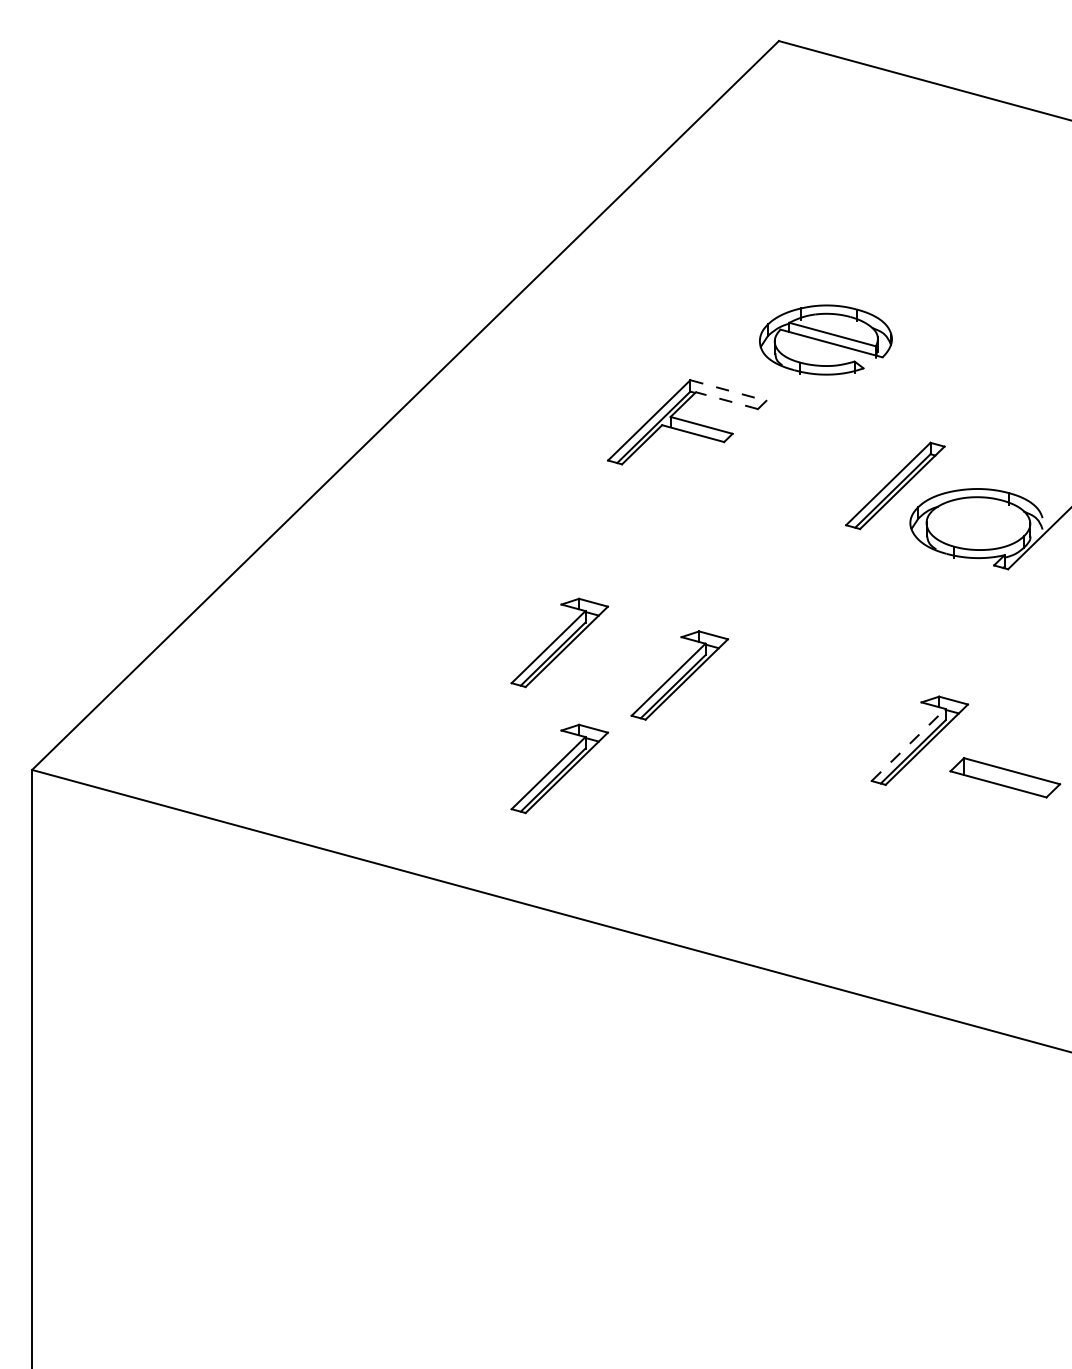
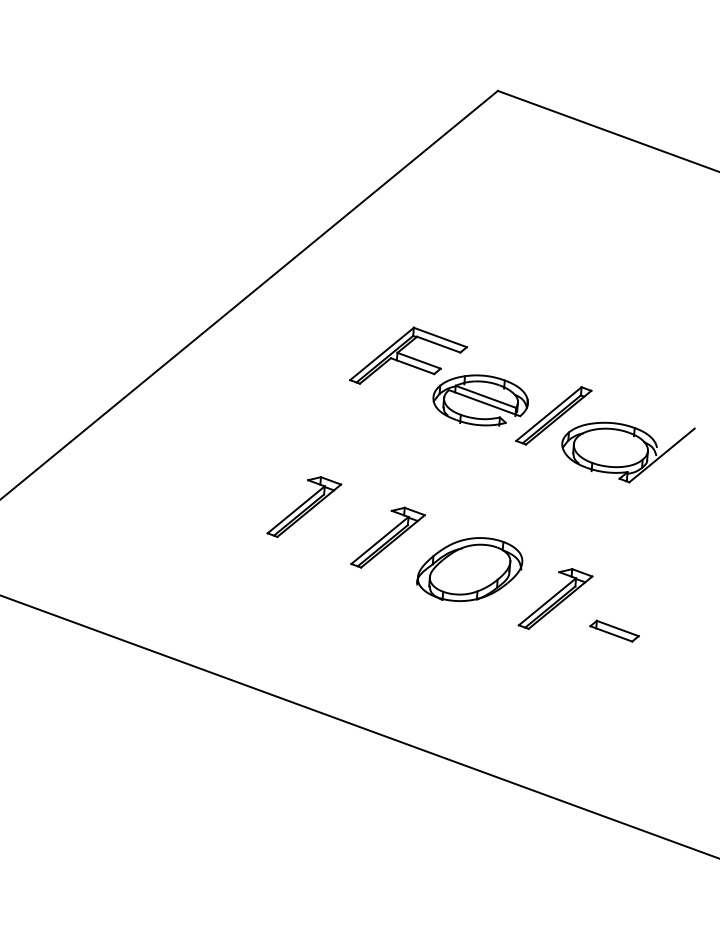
part: (825, 339) -> (480, 399), moved
line: (728, 390) -> (440, 337), dashed -> solid
line: (726, 400) -> (438, 344), dashed -> solid
part: (796, 709) -> (469, 569), added
line: (908, 745) -> (547, 602), dashed -> solid
part: (559, 768) -> (296, 597), removed
part: (1005, 777) -> (614, 630), size x0.62

